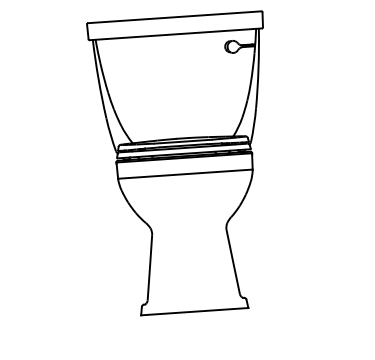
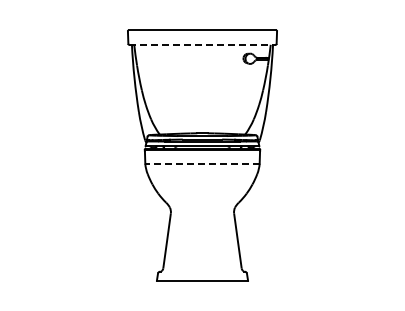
line: (175, 33) -> (202, 44), solid -> dashed
line: (185, 173) -> (202, 163), solid -> dashed

